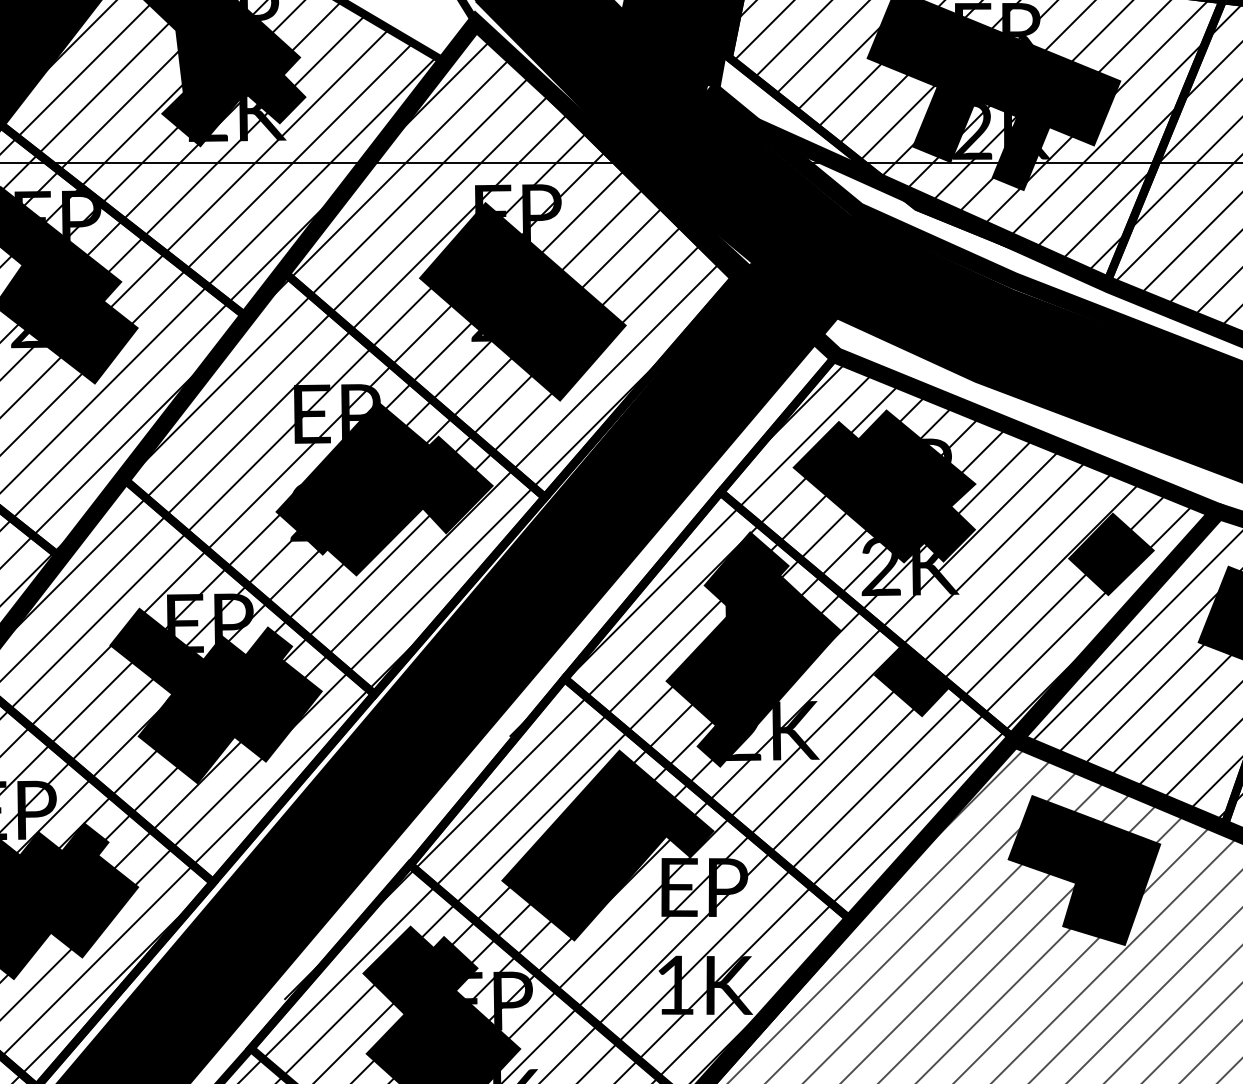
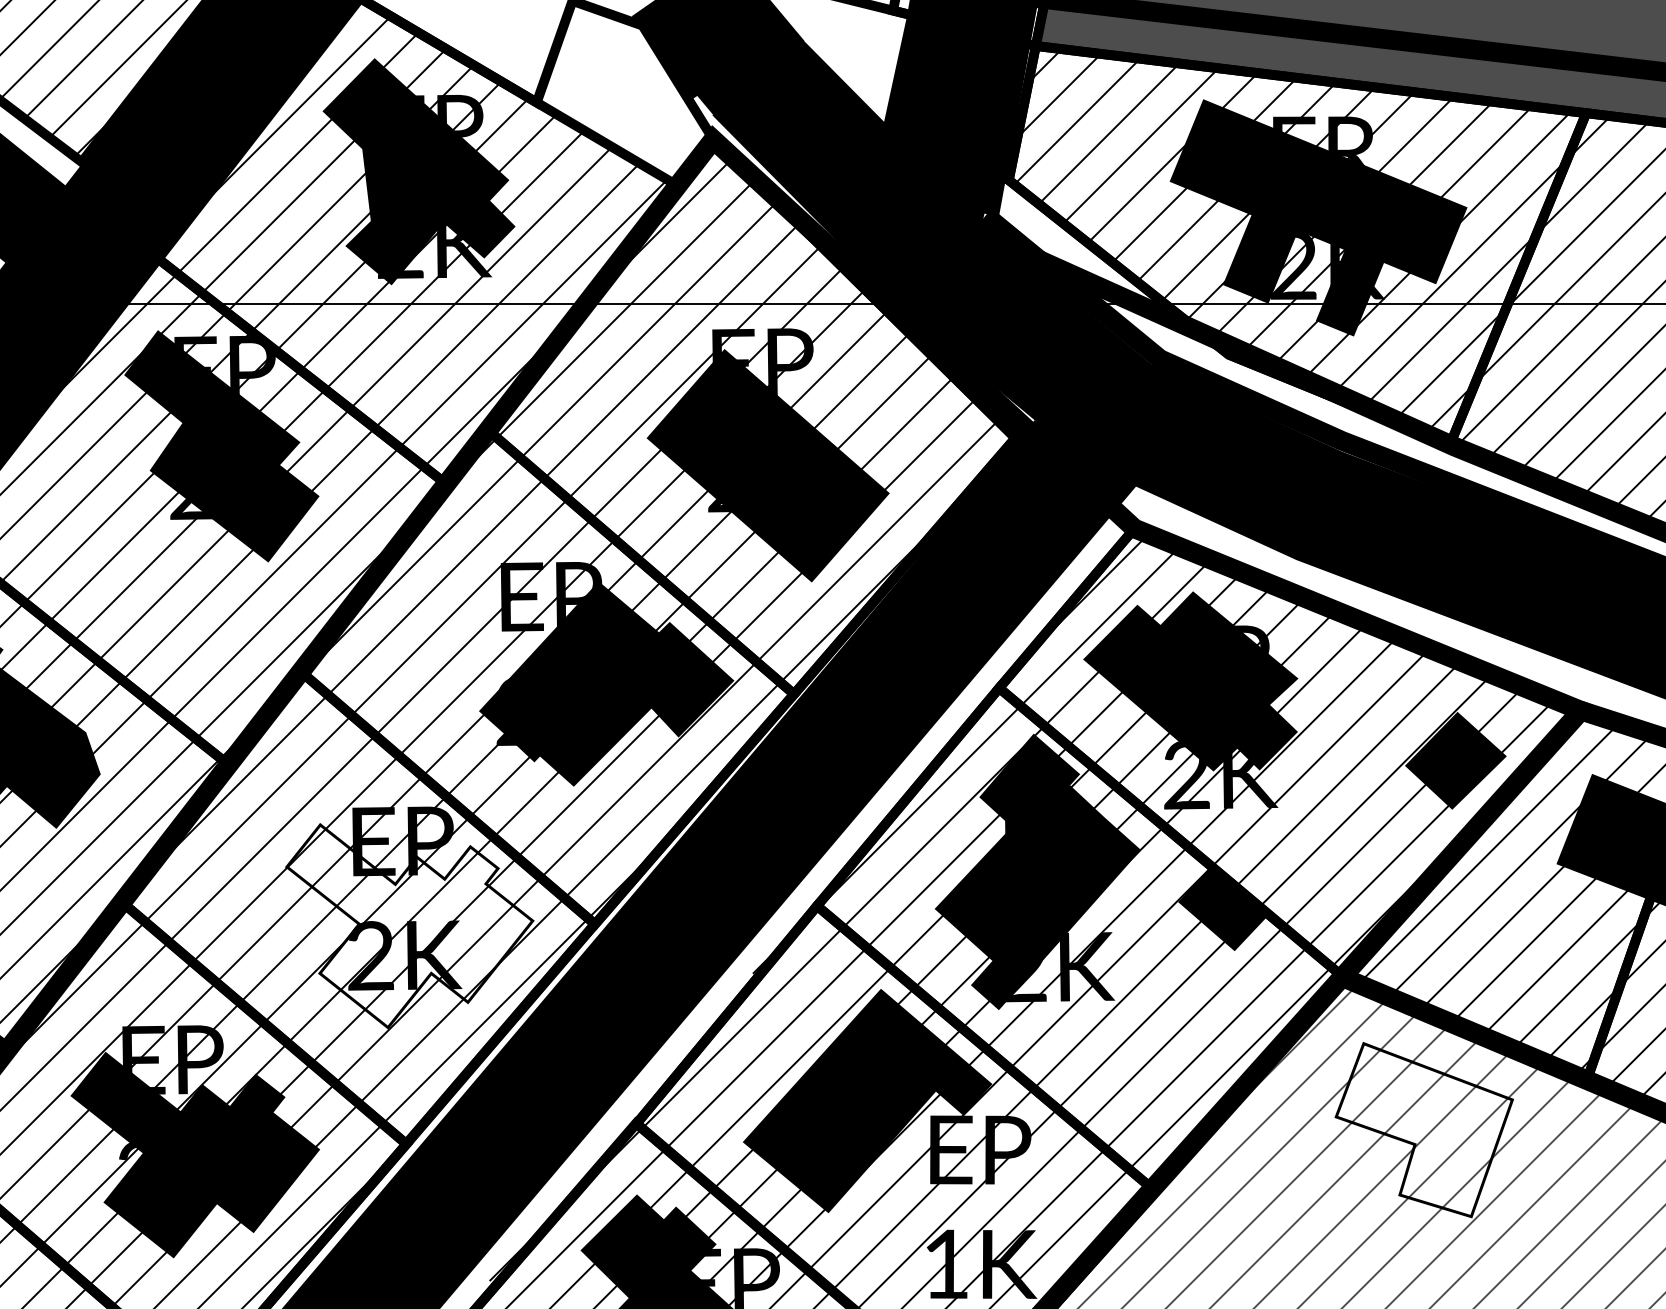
fill: (215, 695) -> (409, 925), removed
fill: (1084, 869) -> (1424, 1129), removed

